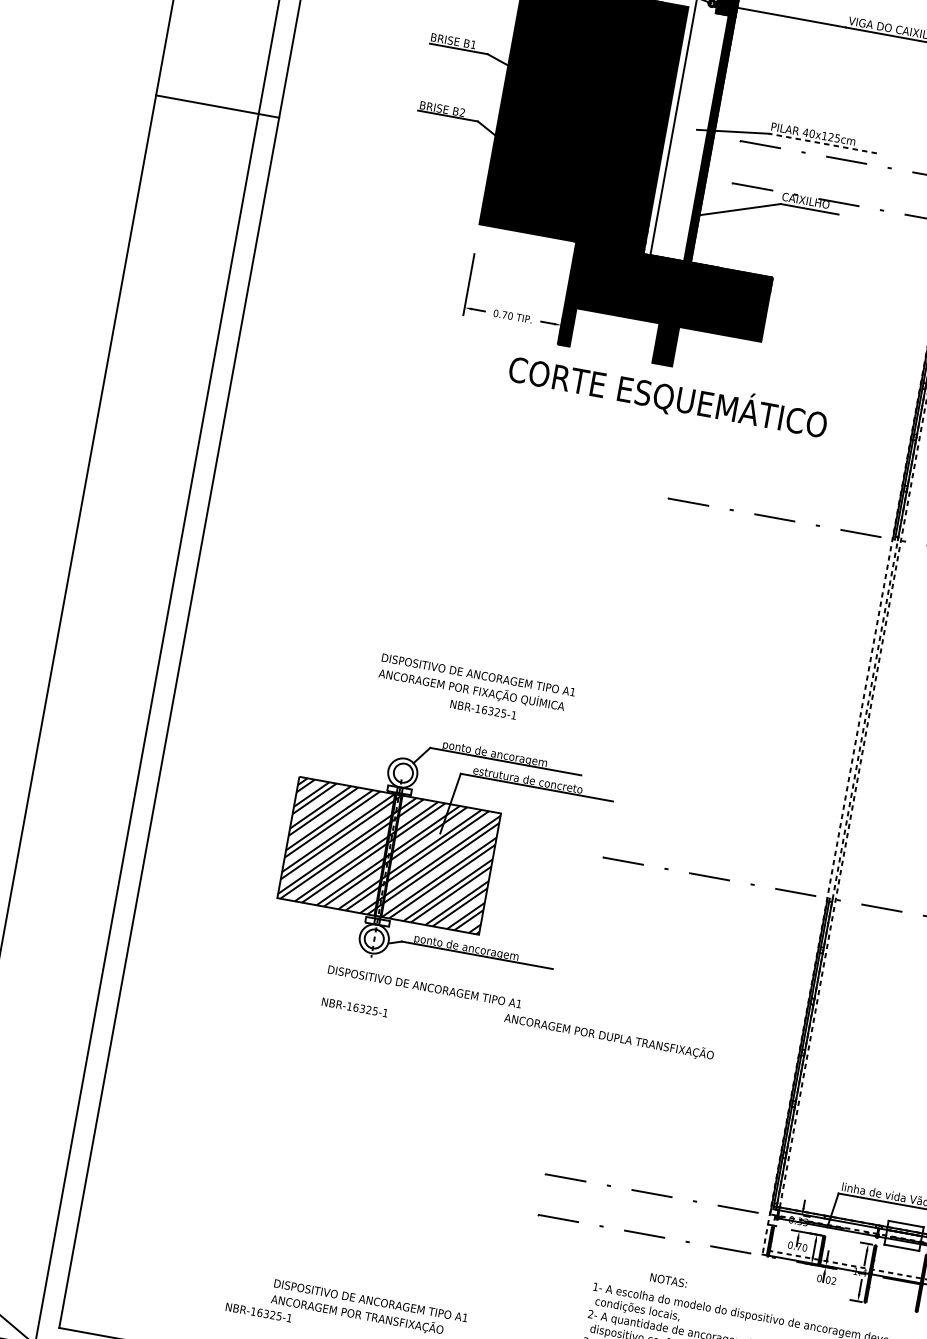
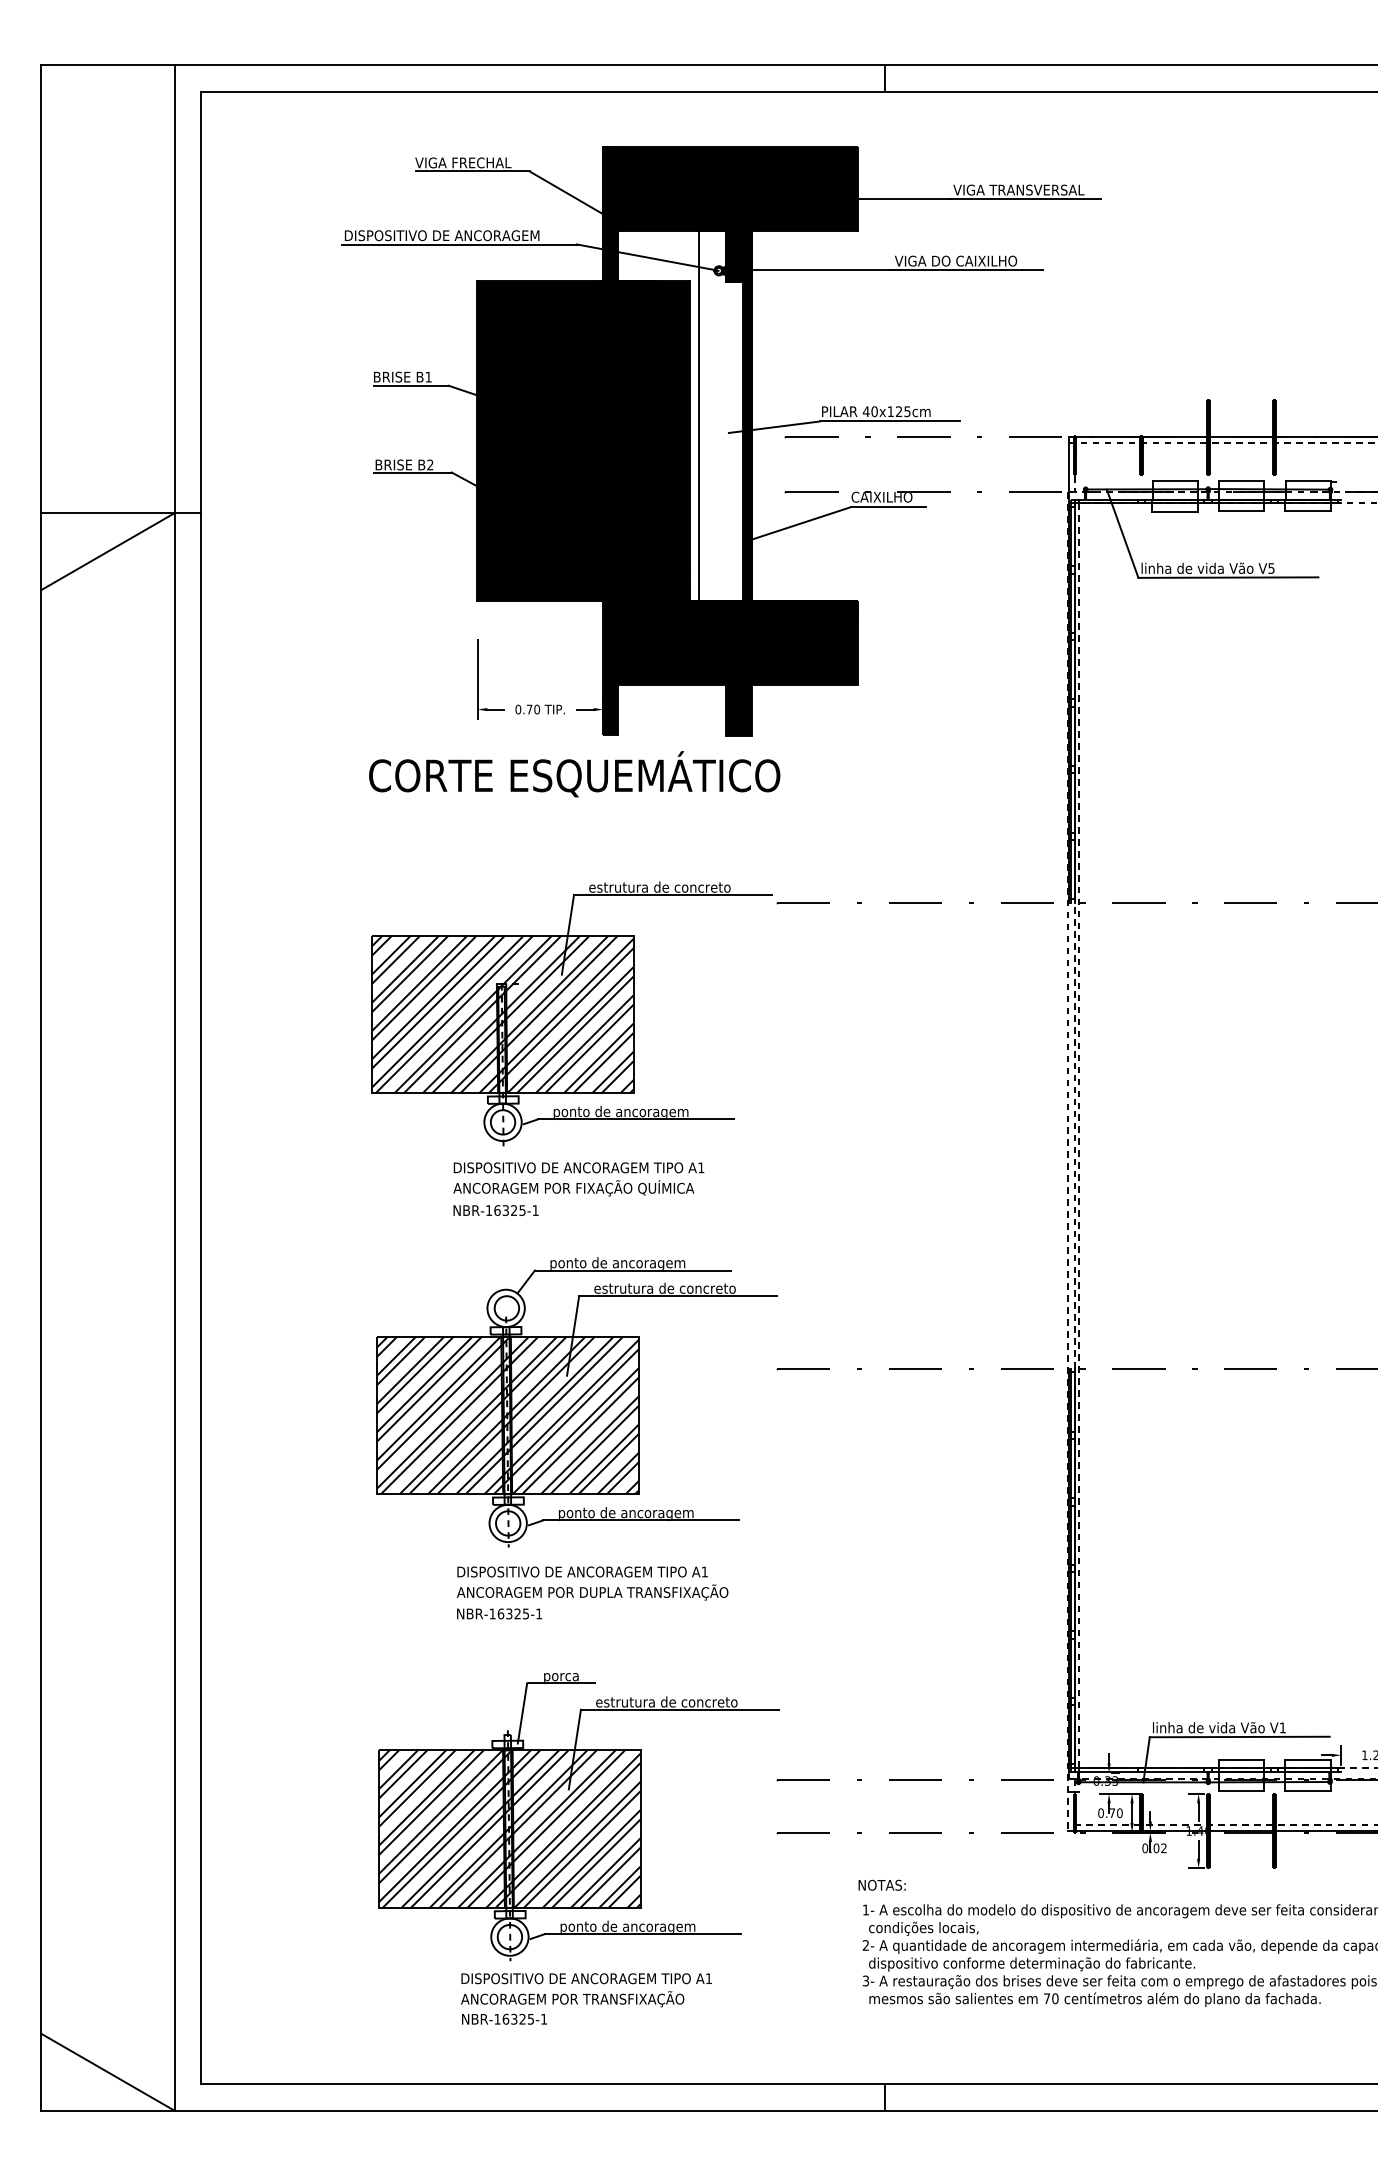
line: (201, 134) -> (107, 551), added
line: (822, 143) -> (889, 421), dashed -> solid
text: (668, 396) -> (574, 774), moved
part: (494, 555) -> (571, 1013), added
text: (483, 709) -> (495, 1210), moved
text: (609, 1036) -> (592, 1592), moved
part: (387, 1175) -> (578, 1817), added
text: (668, 1279) -> (881, 1884), moved
text: (258, 1312) -> (504, 2018), moved

